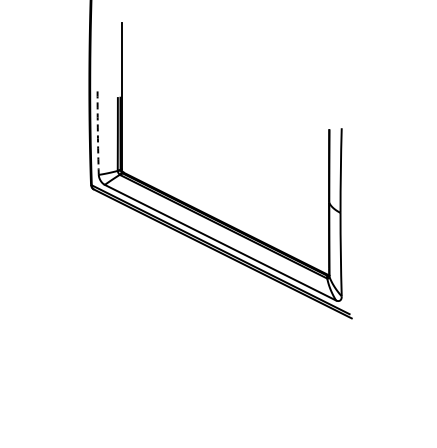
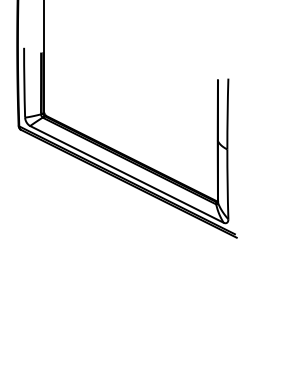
arc: (97, 133) -> (24, 83), dashed -> solid

